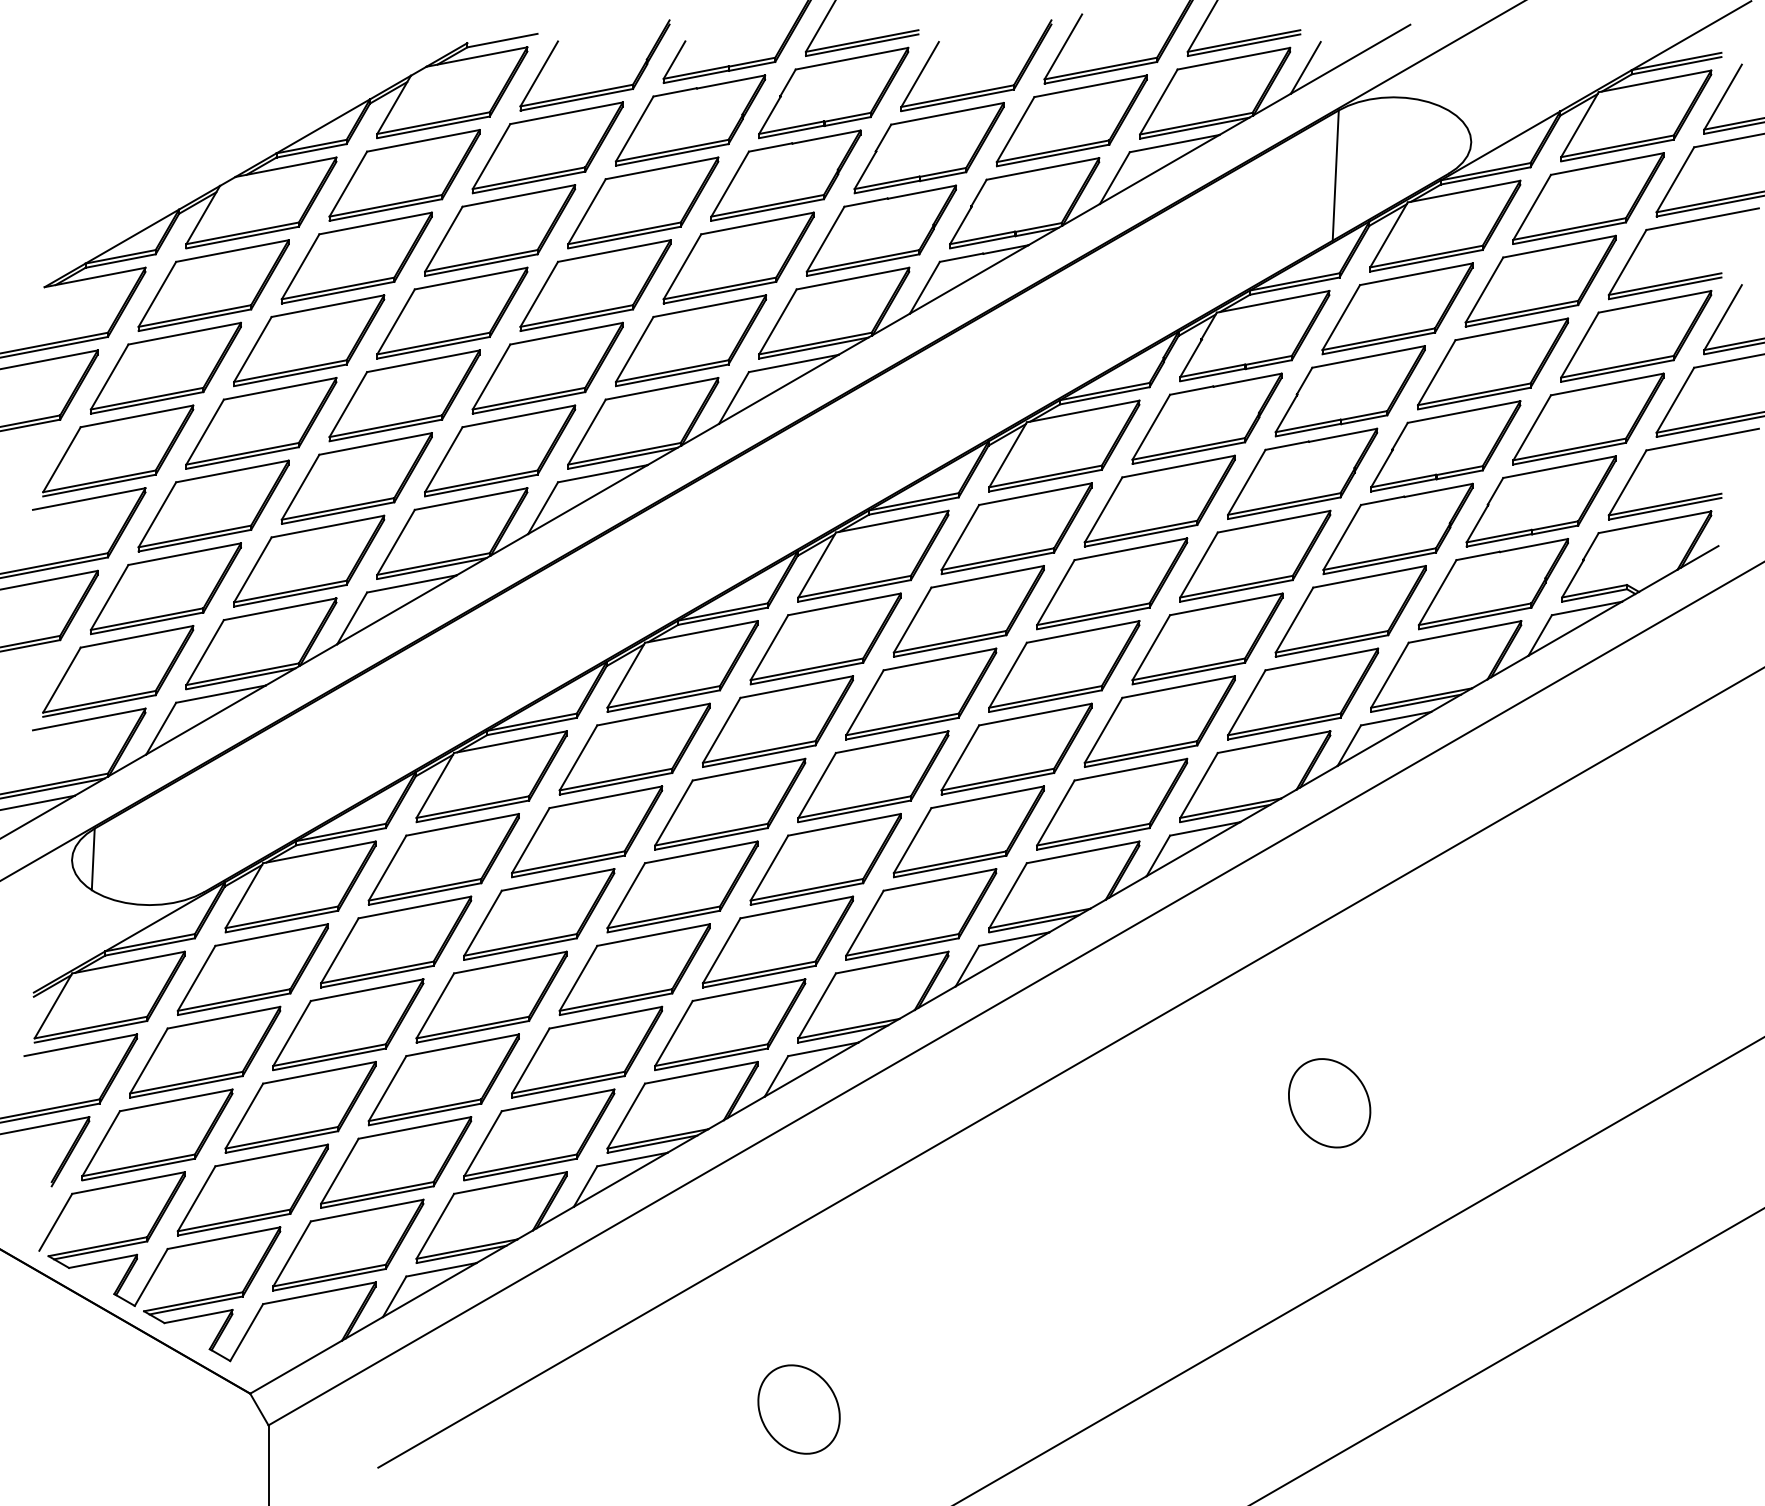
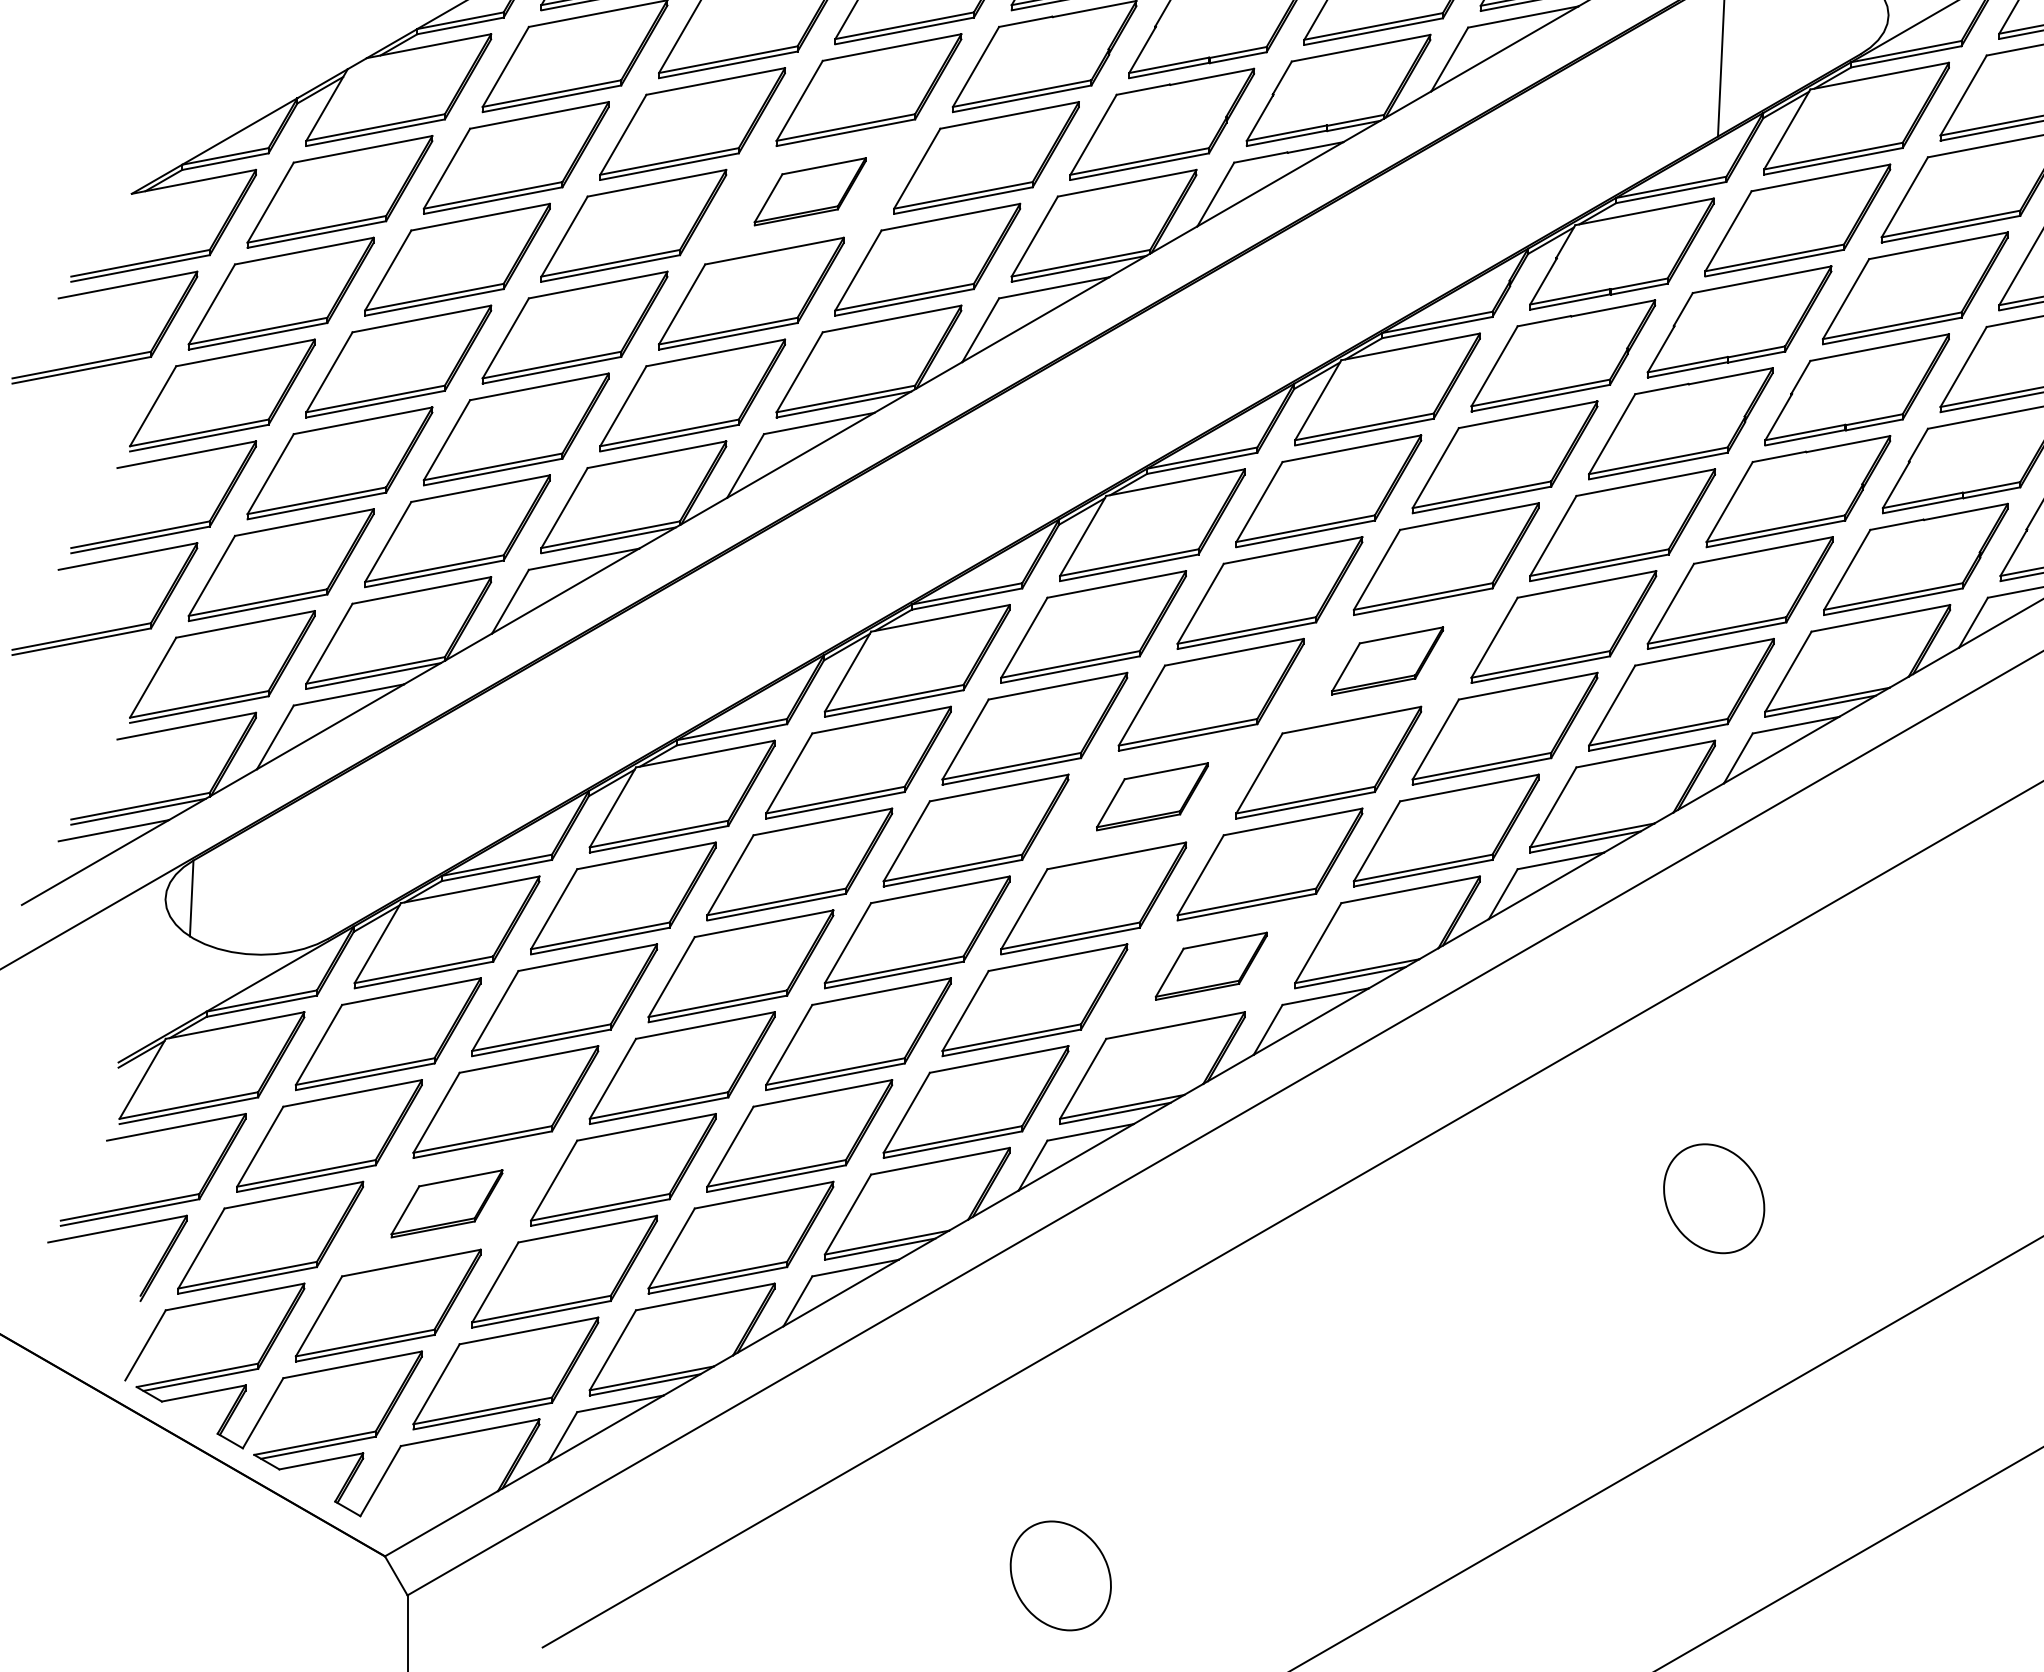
part: (595, 285) -> (810, 191), size x0.6
part: (1064, 666) -> (1387, 660), size x0.6
part: (873, 776) -> (1152, 796), size x0.6
part: (921, 914) -> (1211, 966), size x0.6
part: (300, 1107) -> (446, 1203), size x0.6

